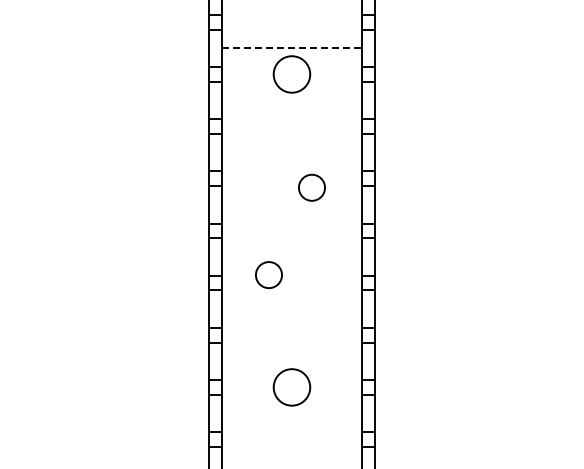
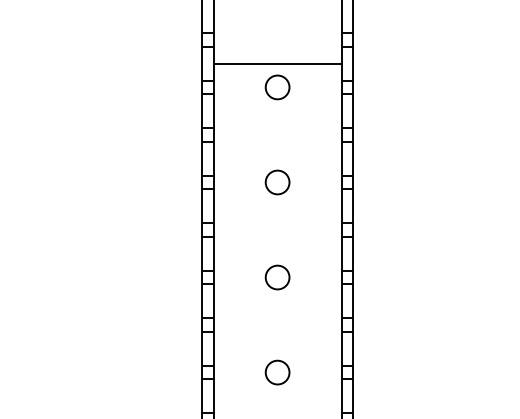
line: (292, 48) -> (278, 63), dashed -> solid
circle: (291, 74) -> (277, 87), size x0.71
circle: (311, 187) -> (277, 182), moved
circle: (268, 274) -> (277, 276), moved
circle: (291, 387) -> (277, 372), size x0.71

